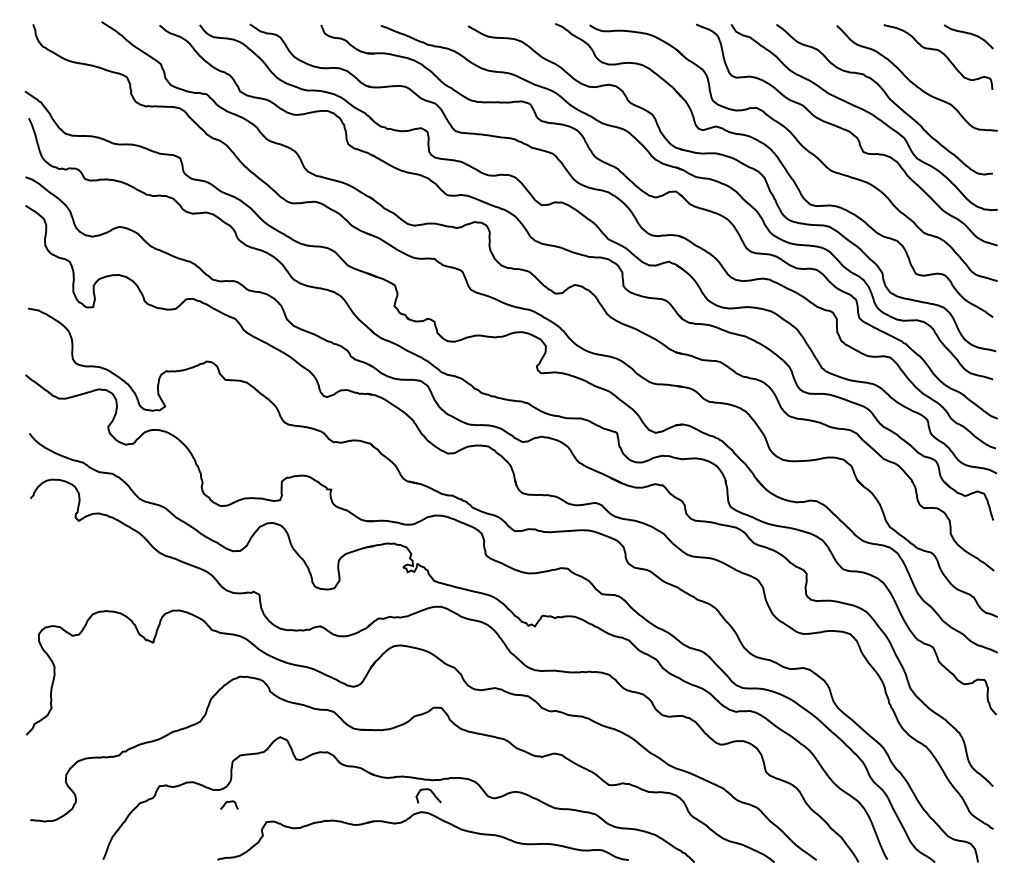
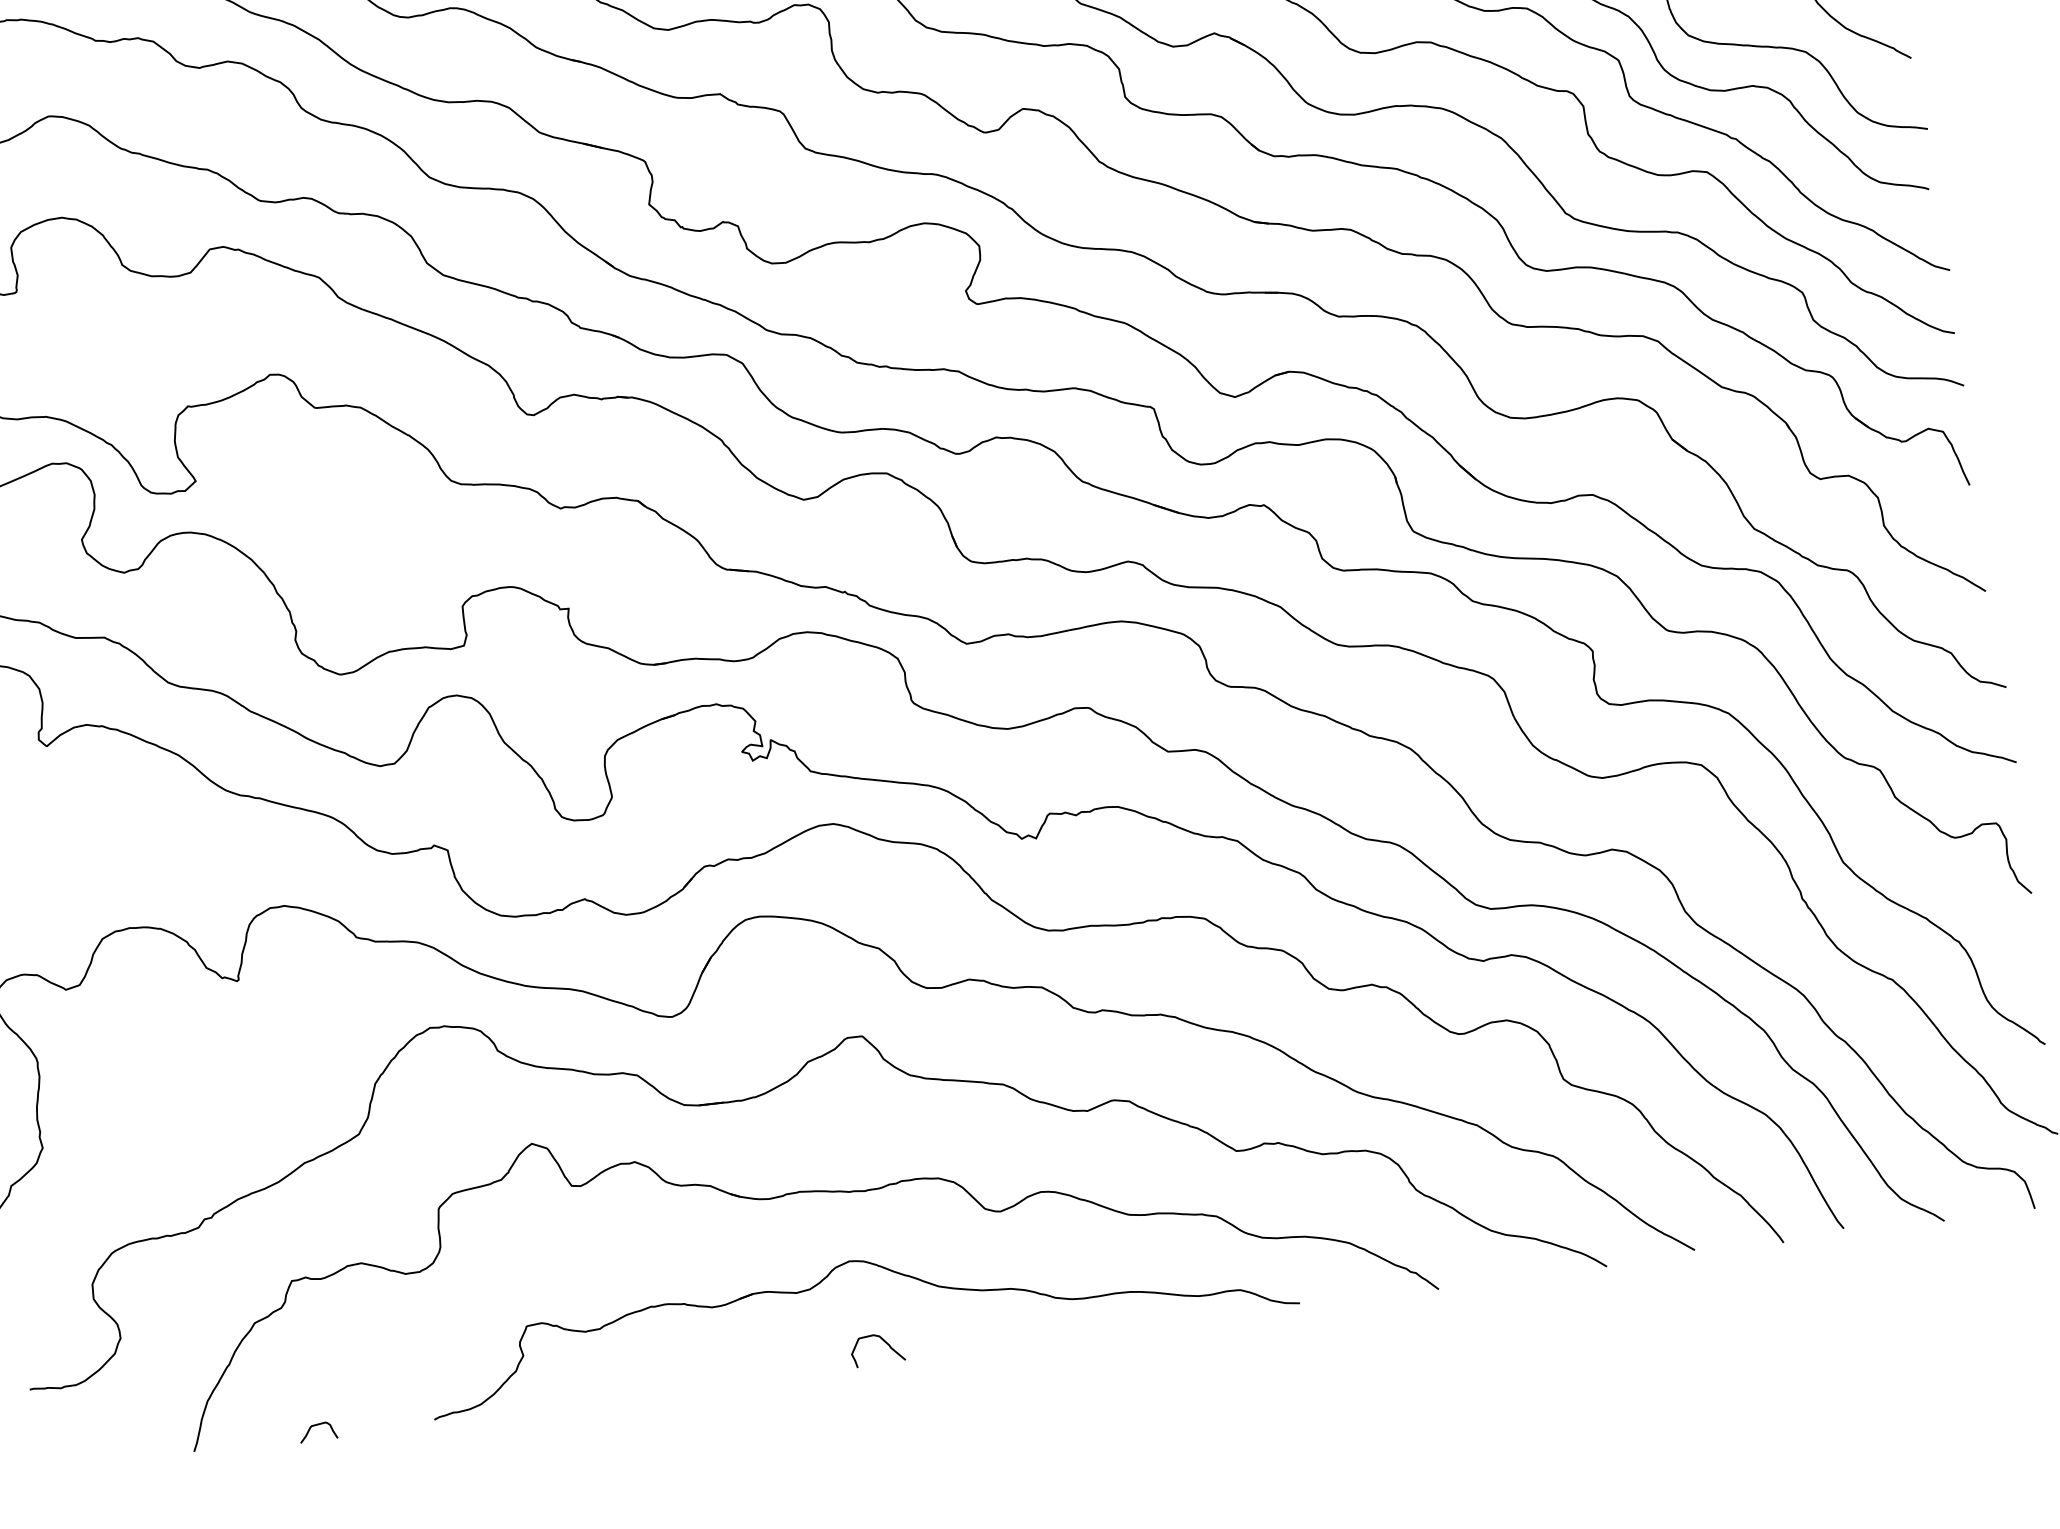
curve: (432, 794) -> (885, 1345), moved
curve: (229, 802) -> (317, 1426), moved

